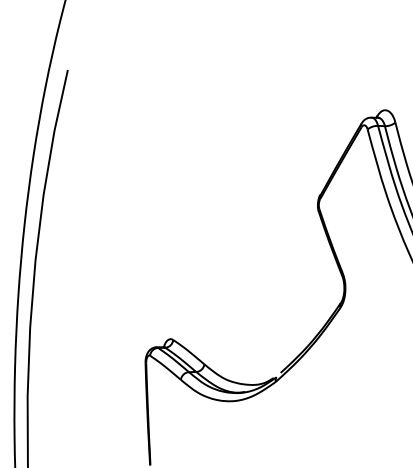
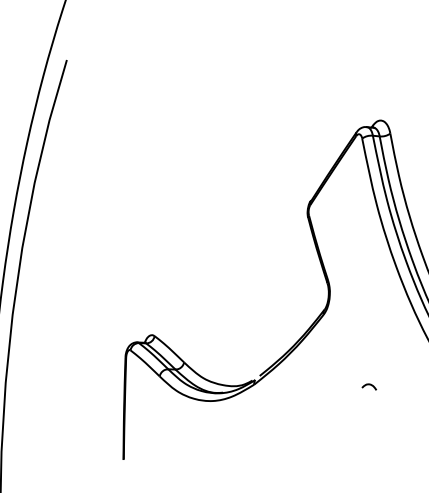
curve: (390, 375) -> (369, 385), added

